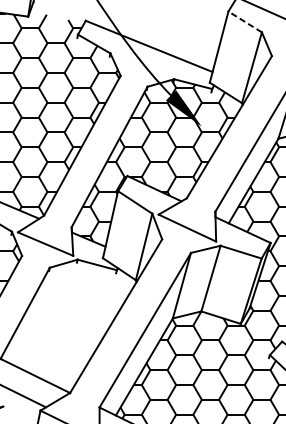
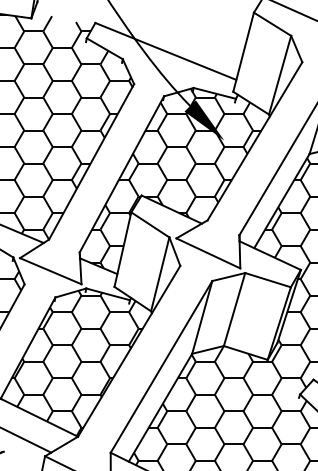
line: (245, 22) -> (272, 24), dashed -> solid
hatch: (68, 327) -> (76, 363), added

